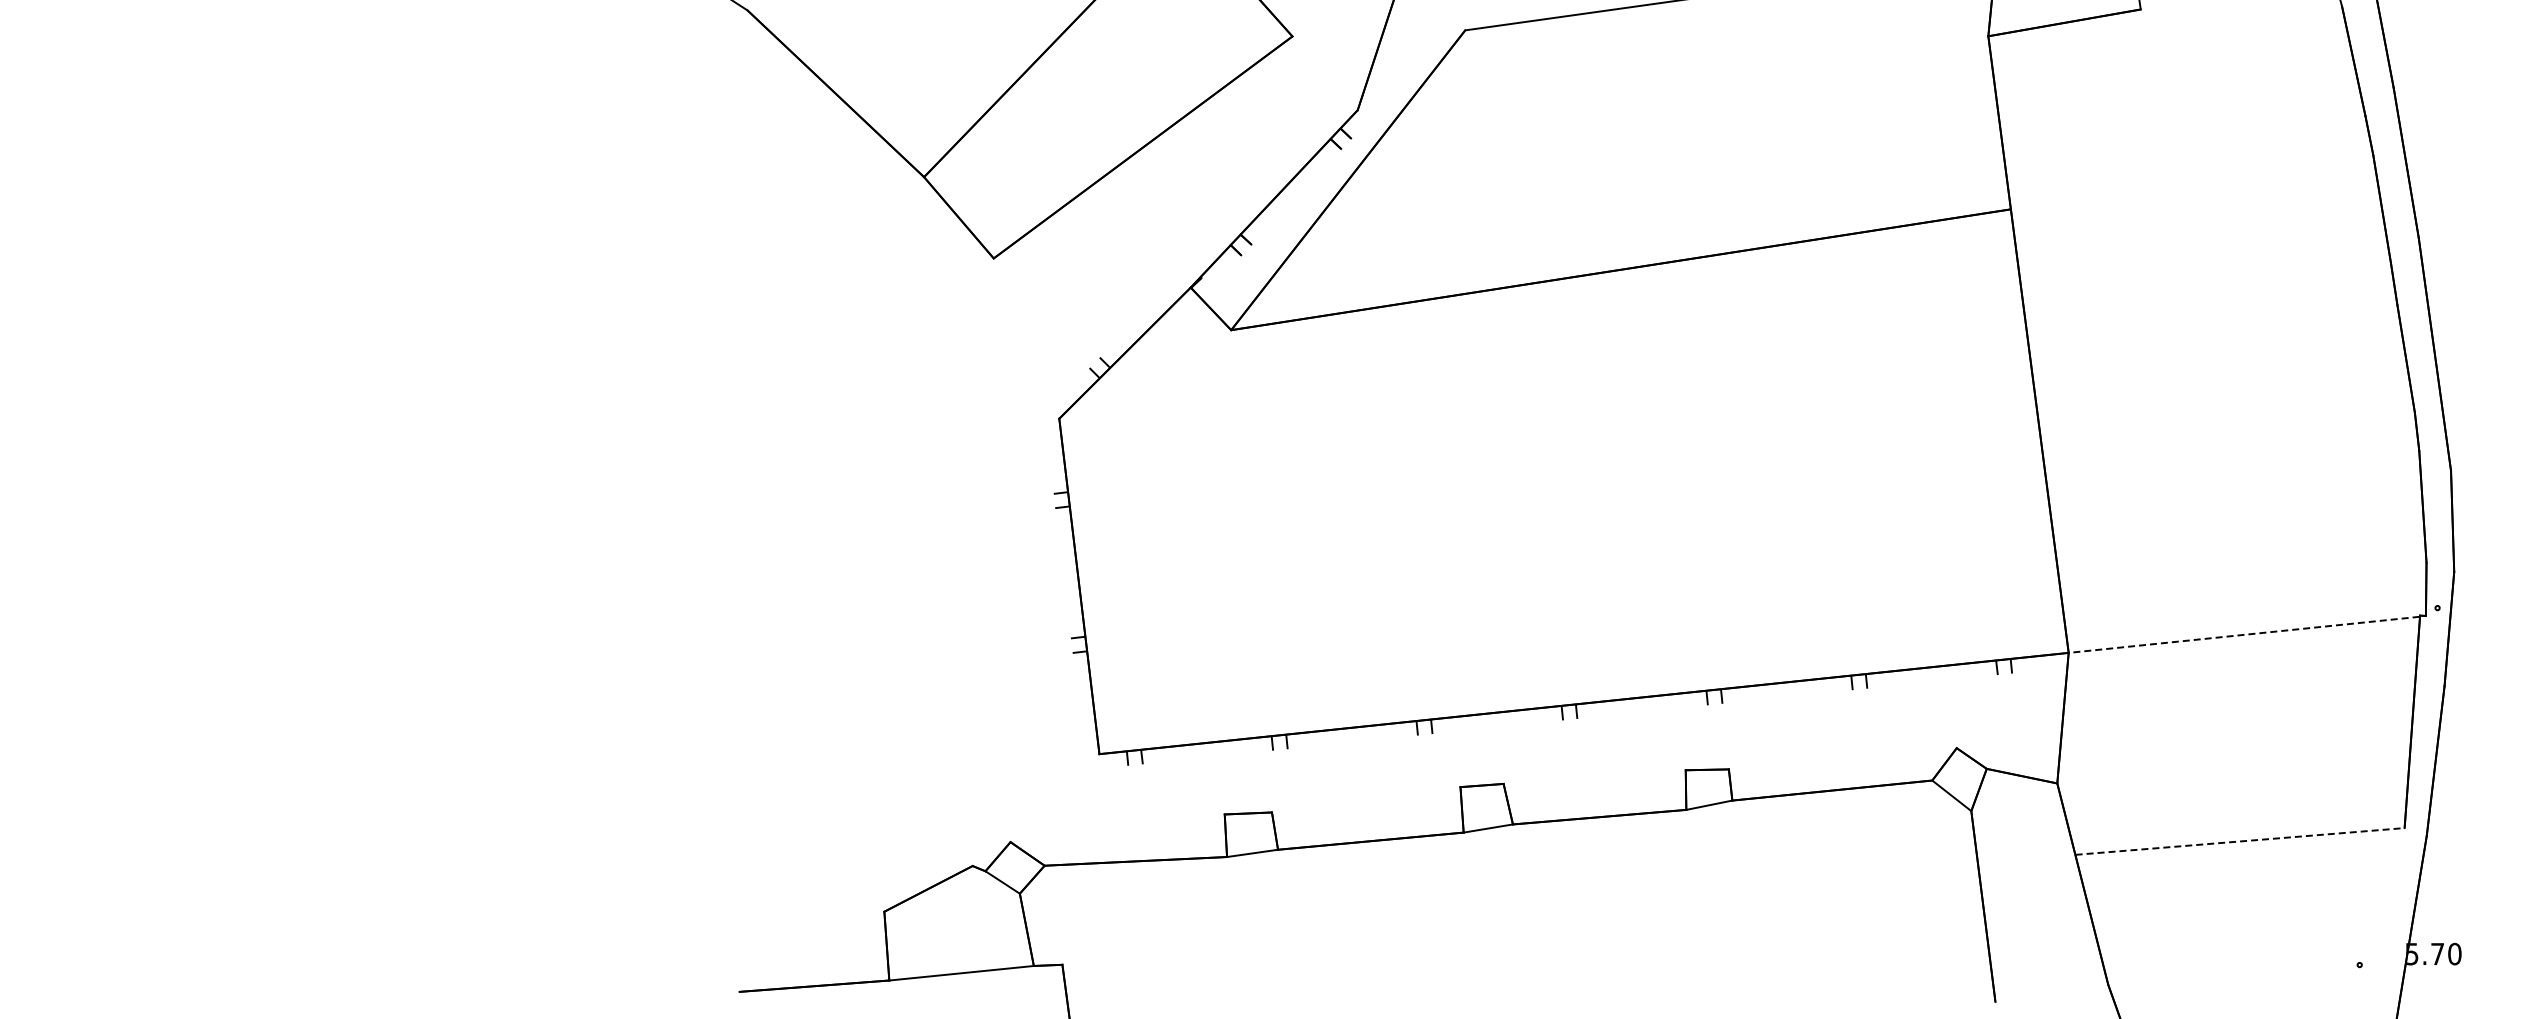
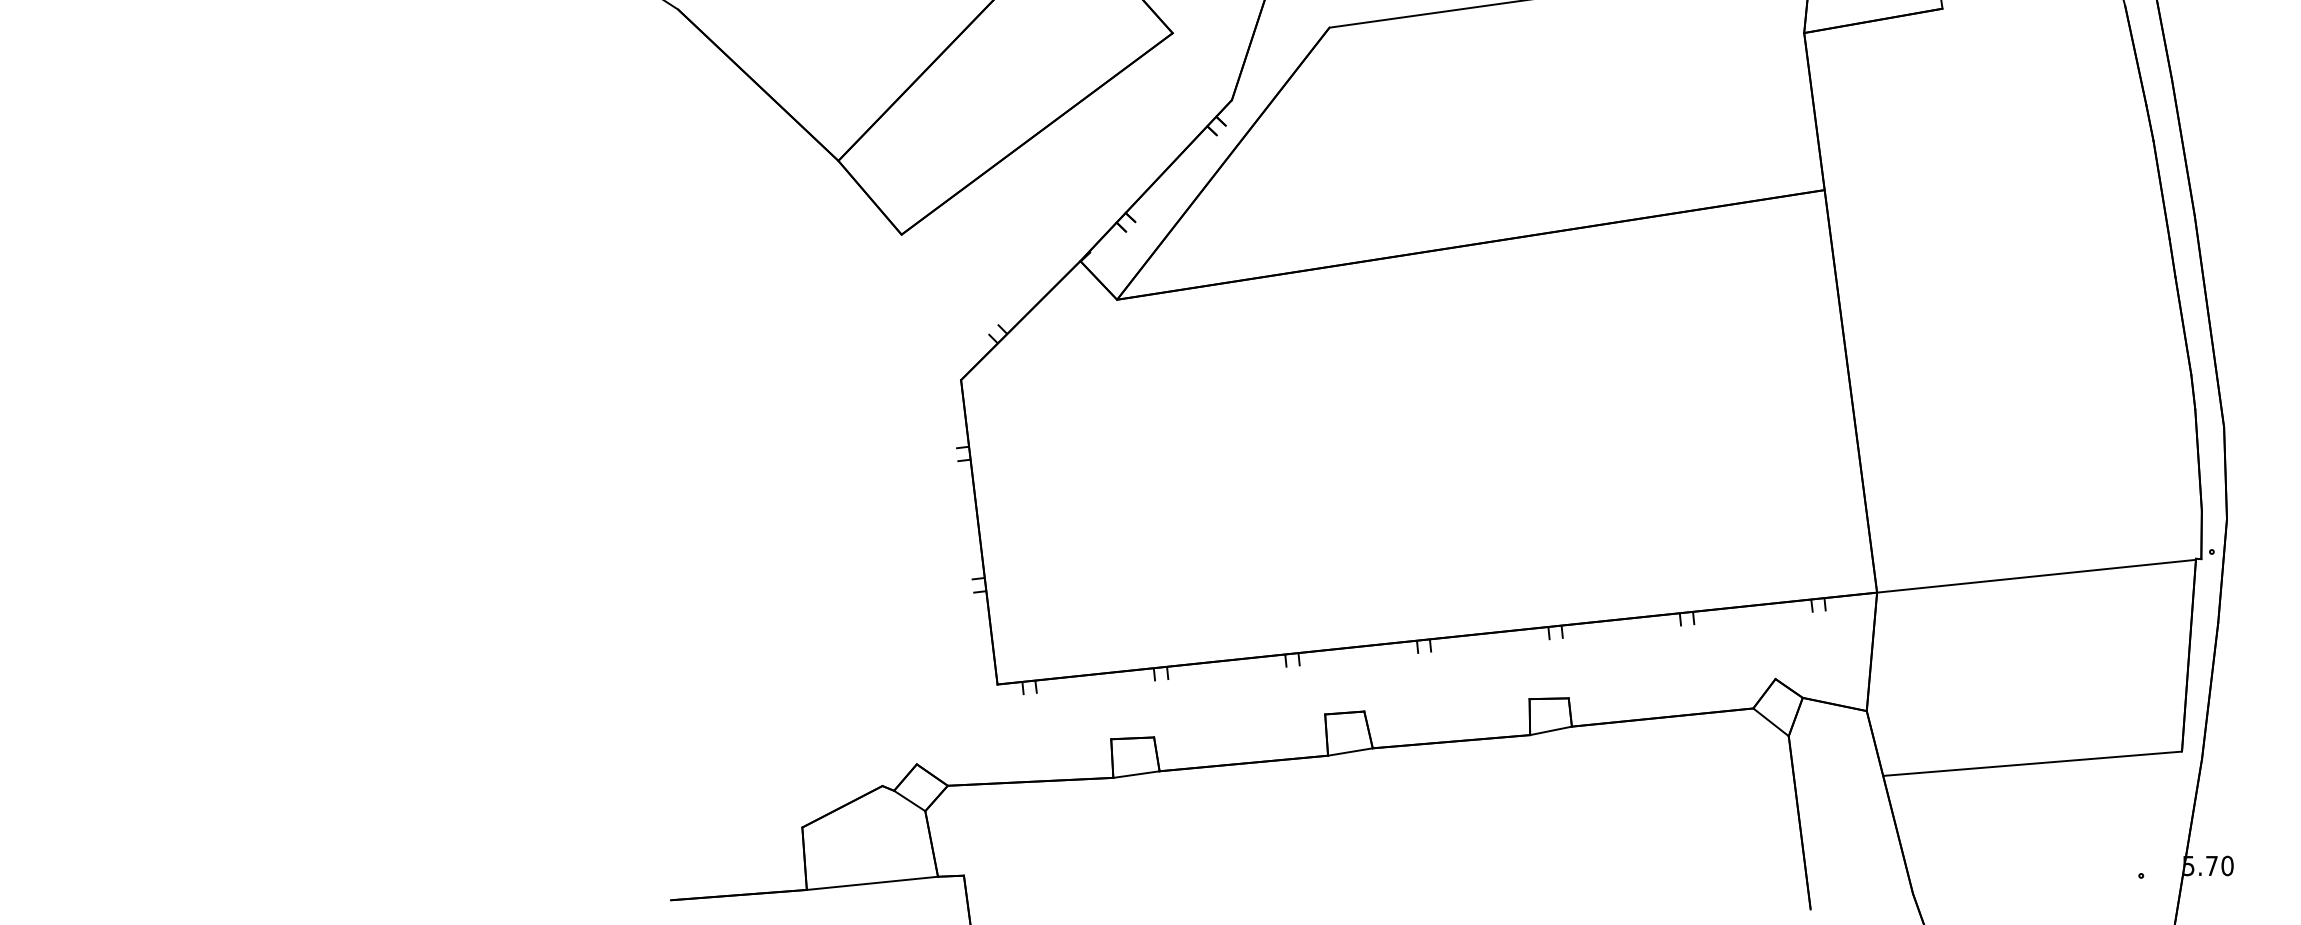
line: (2243, 634) -> (2035, 575), dashed -> solid
line: (2240, 841) -> (2033, 763), dashed -> solid

